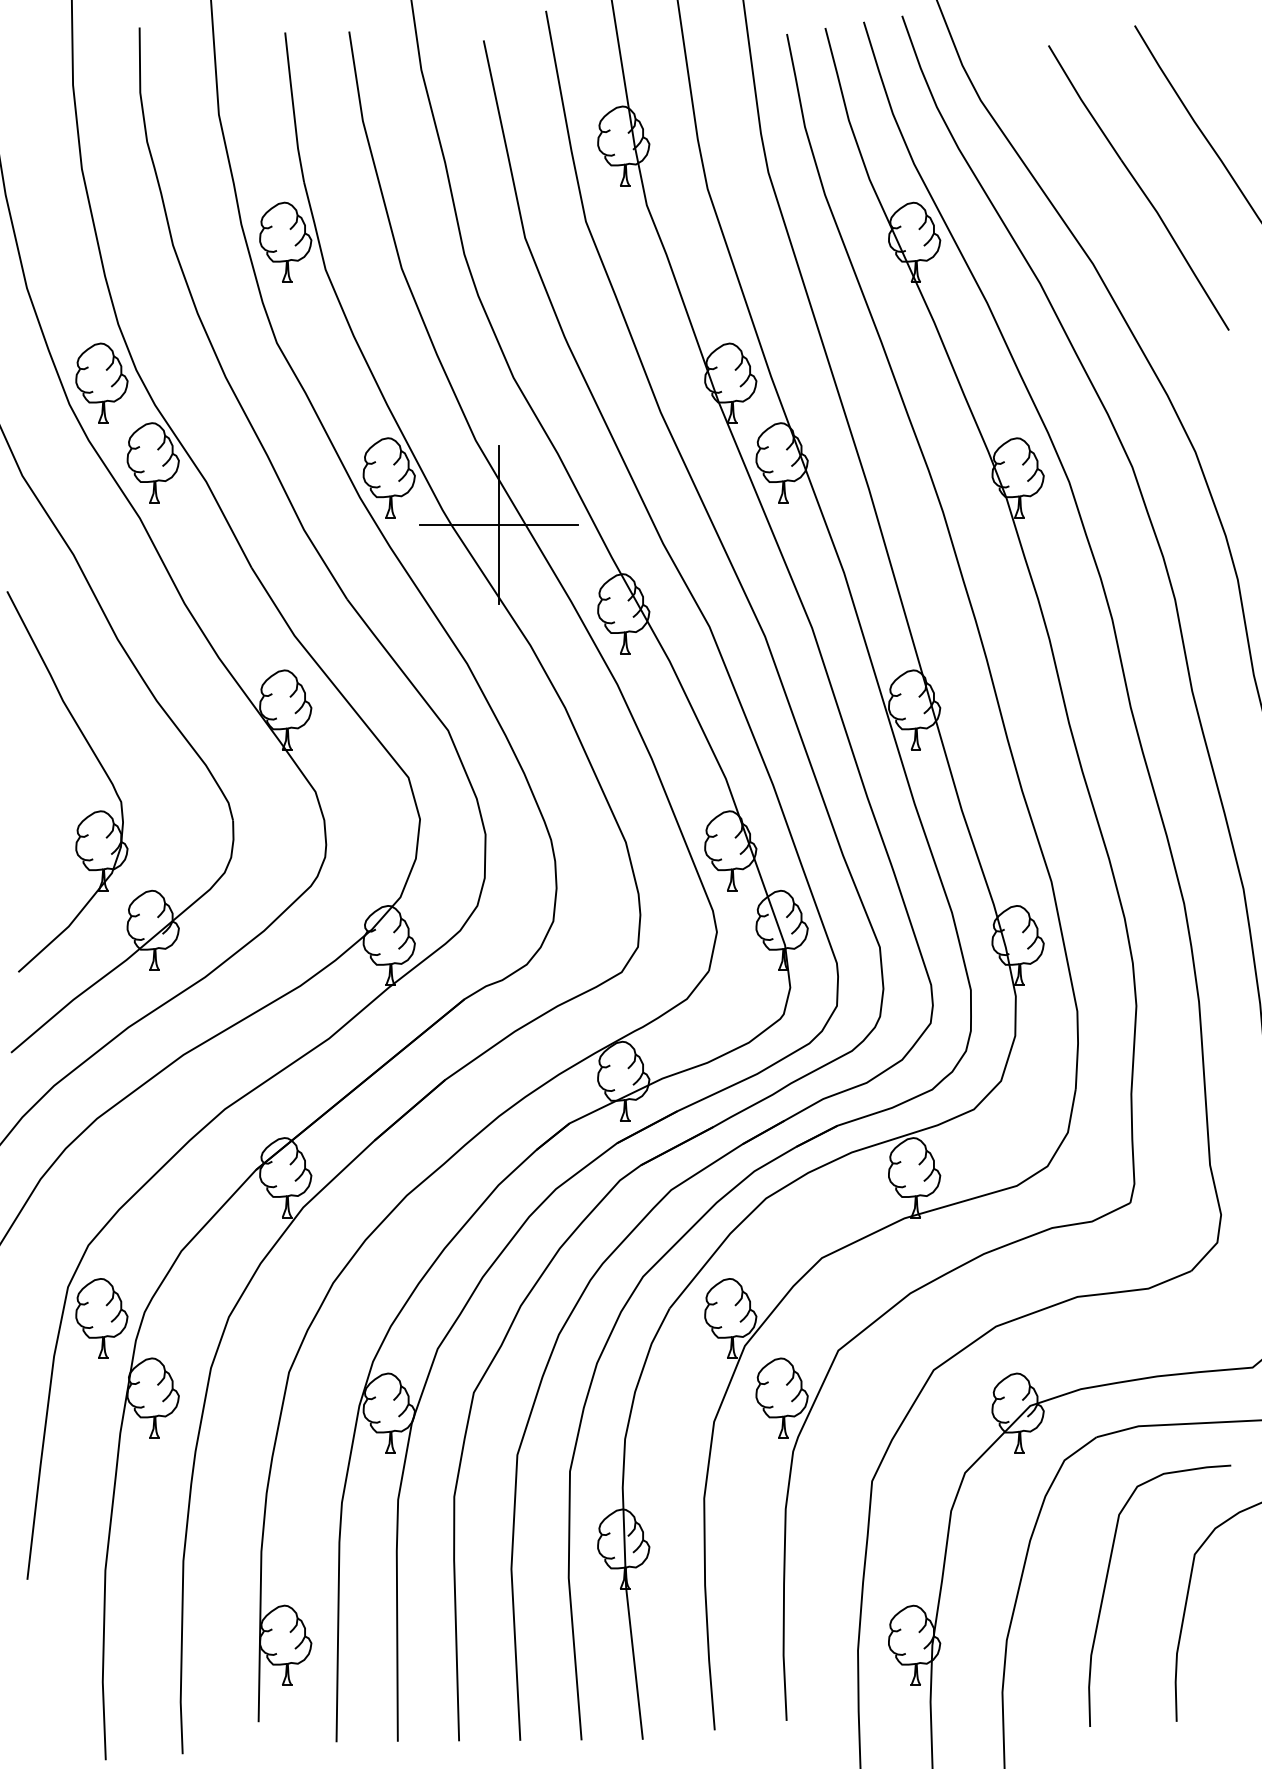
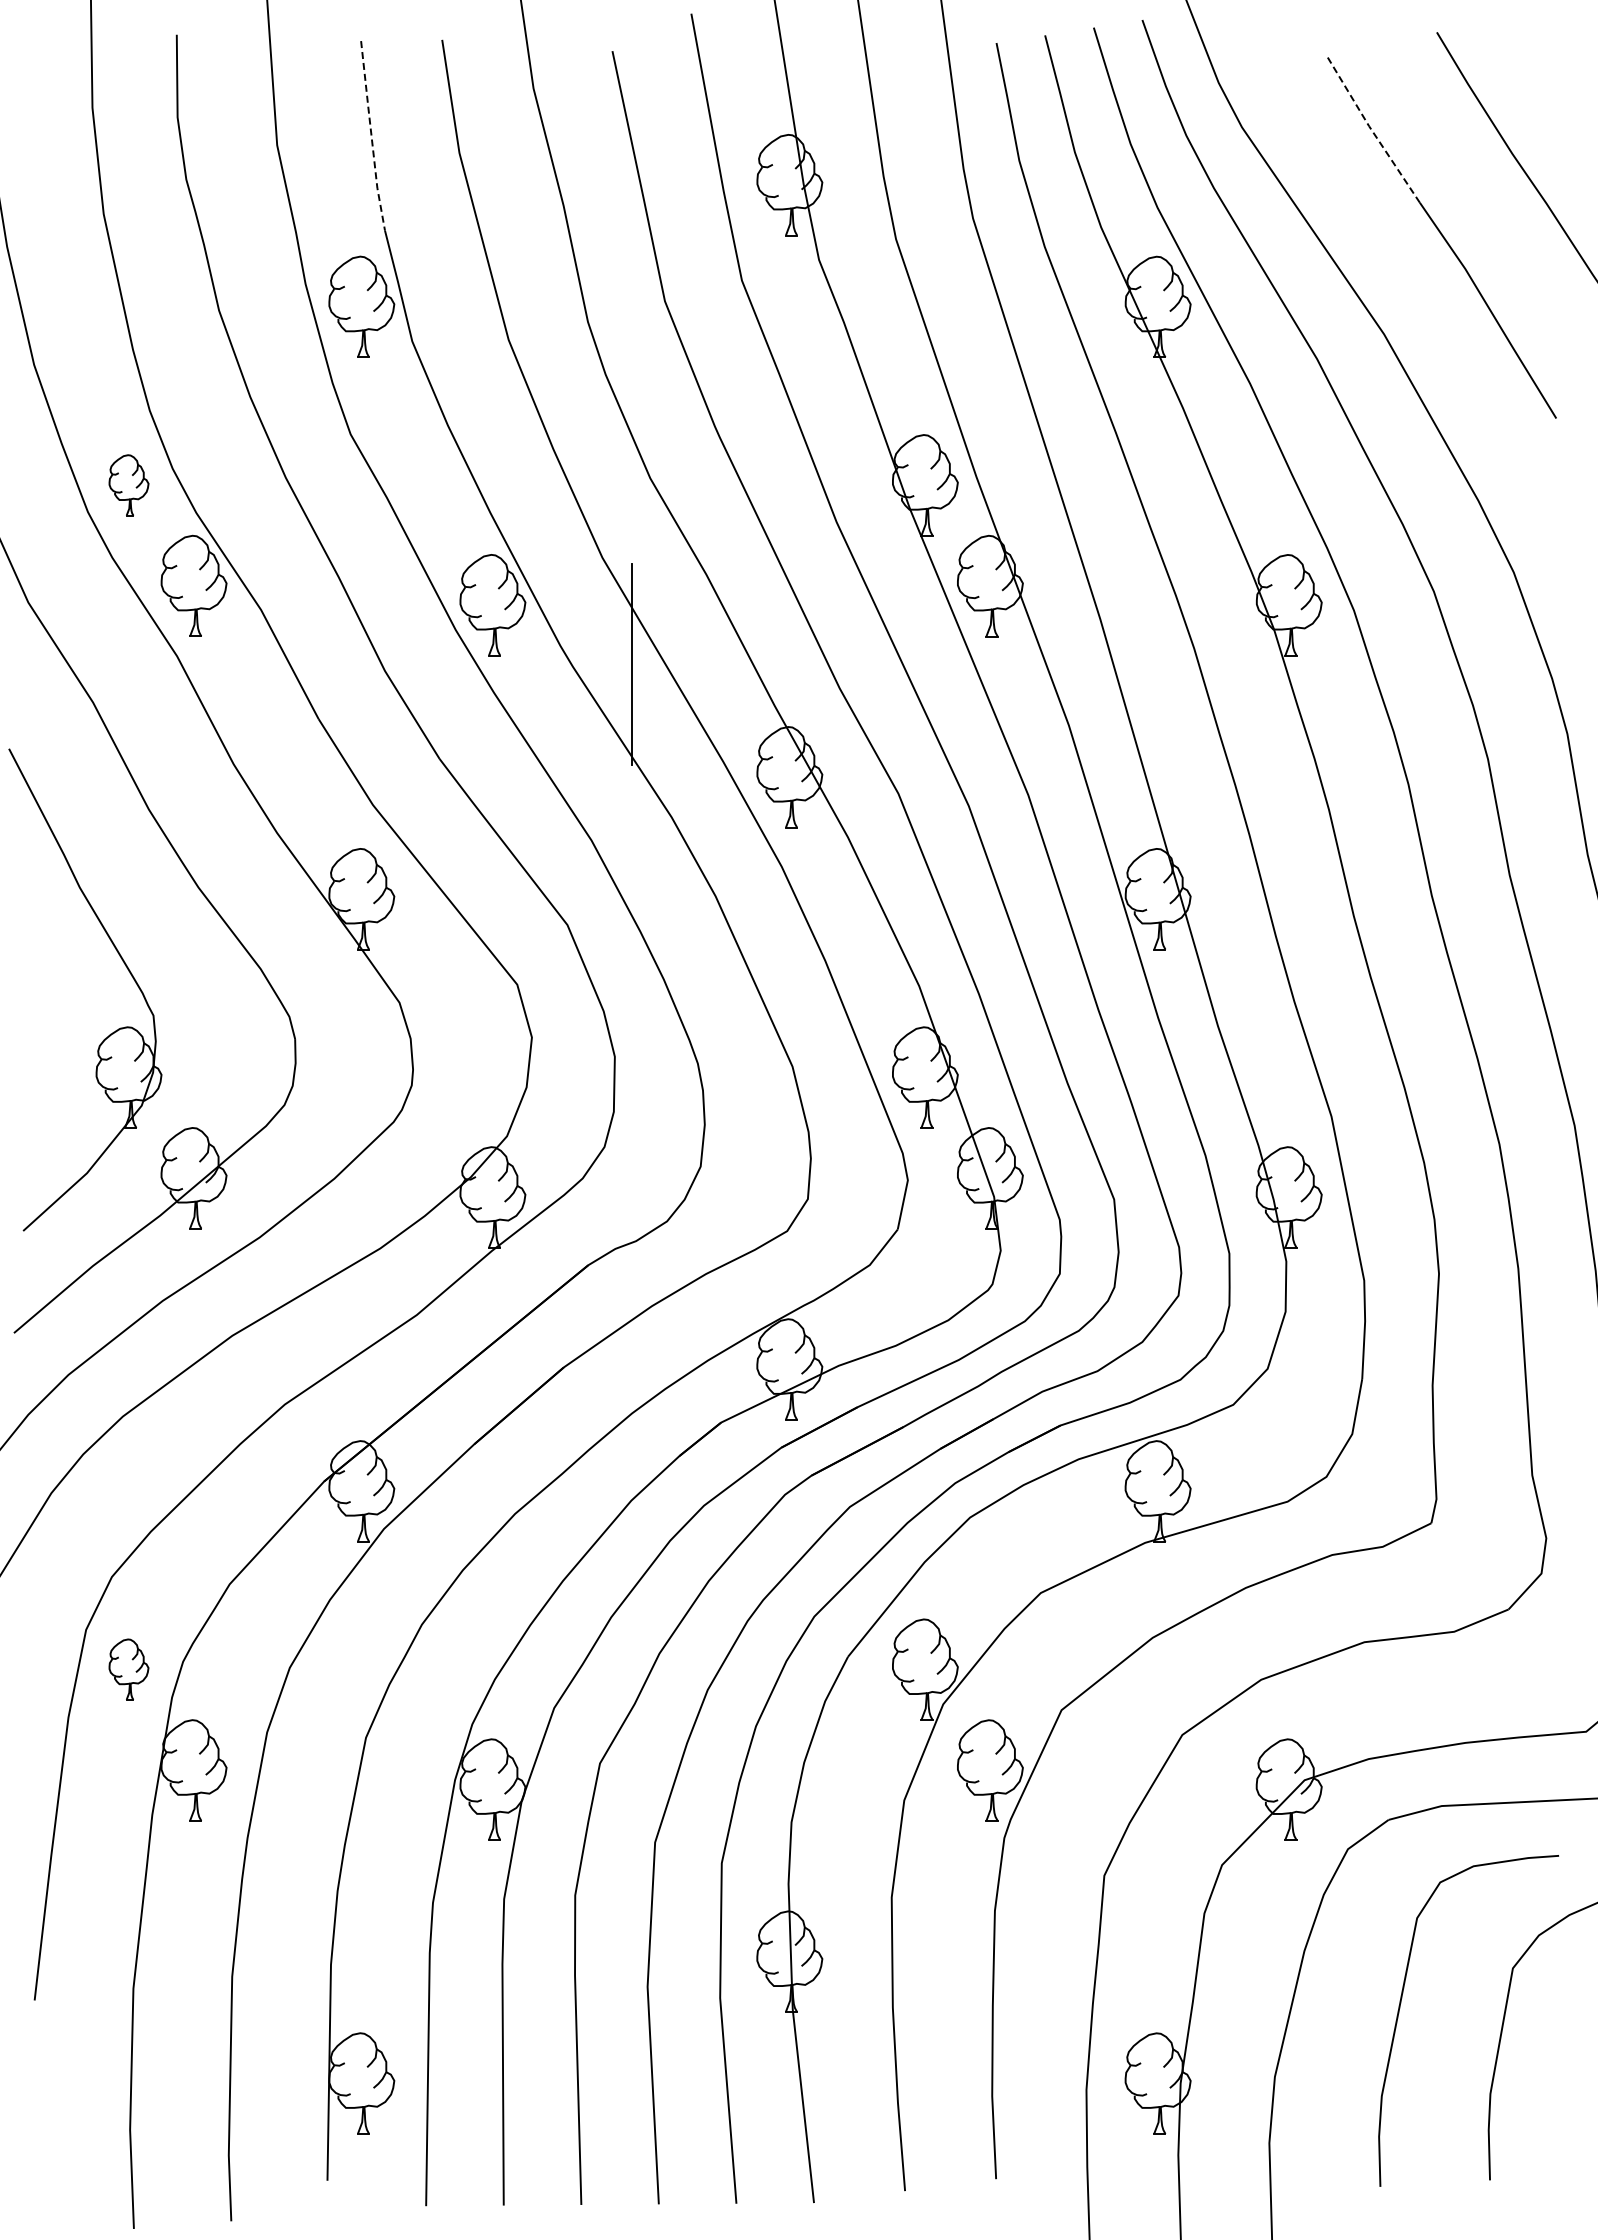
line: (1083, 103) -> (1371, 130), solid -> dashed
line: (293, 107) -> (371, 136), solid -> dashed
part: (101, 383) -> (128, 485), size x0.6
line: (498, 524) -> (631, 664), removed
part: (101, 1318) -> (128, 1669), size x0.6

